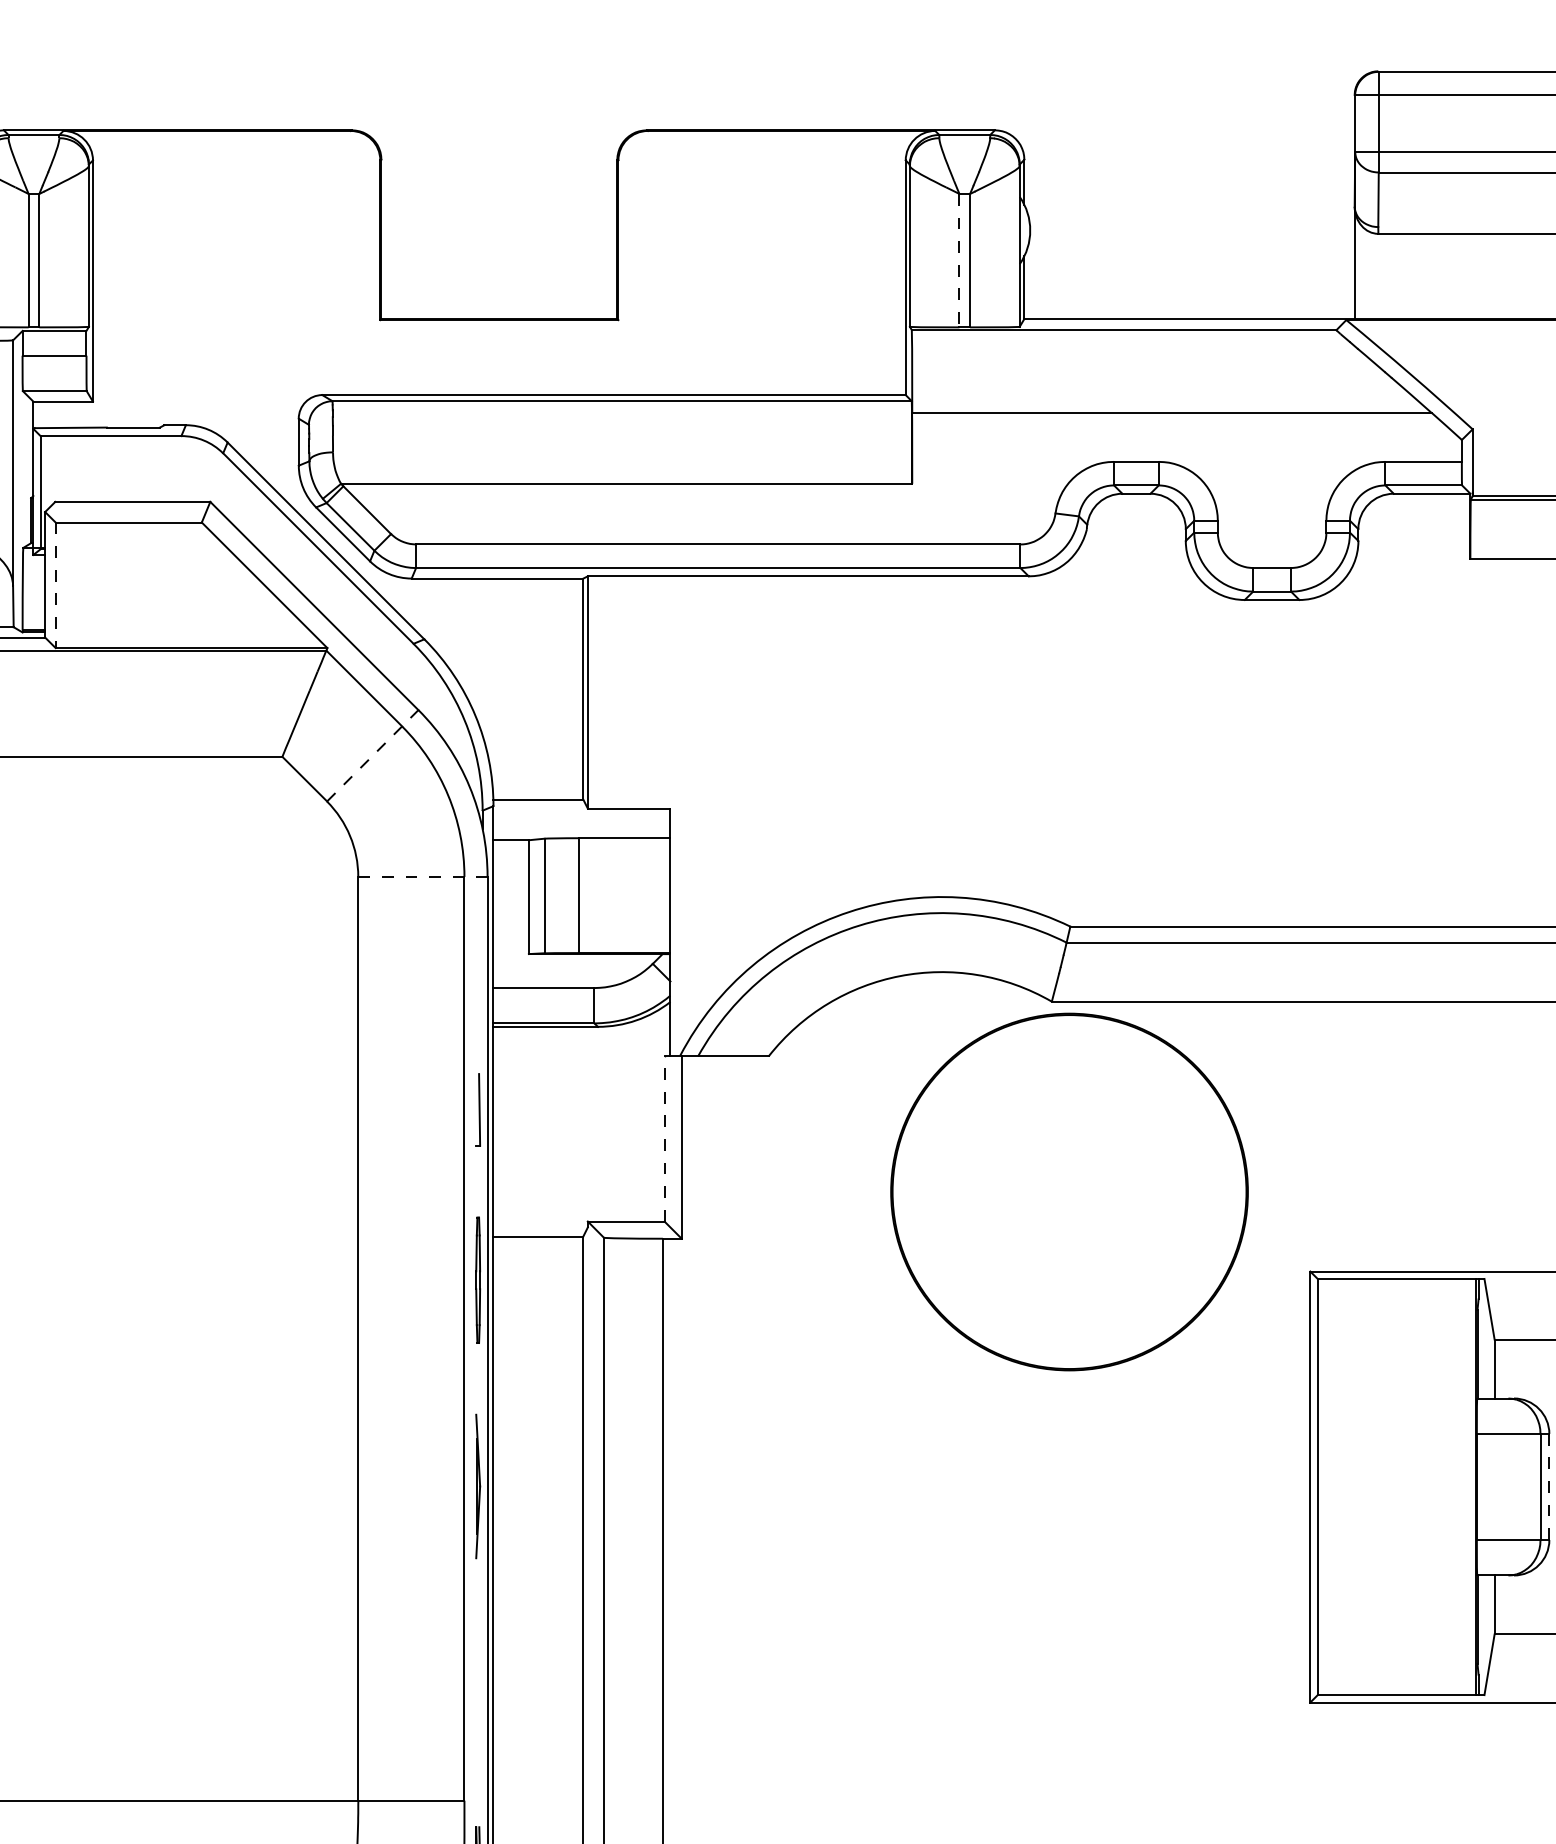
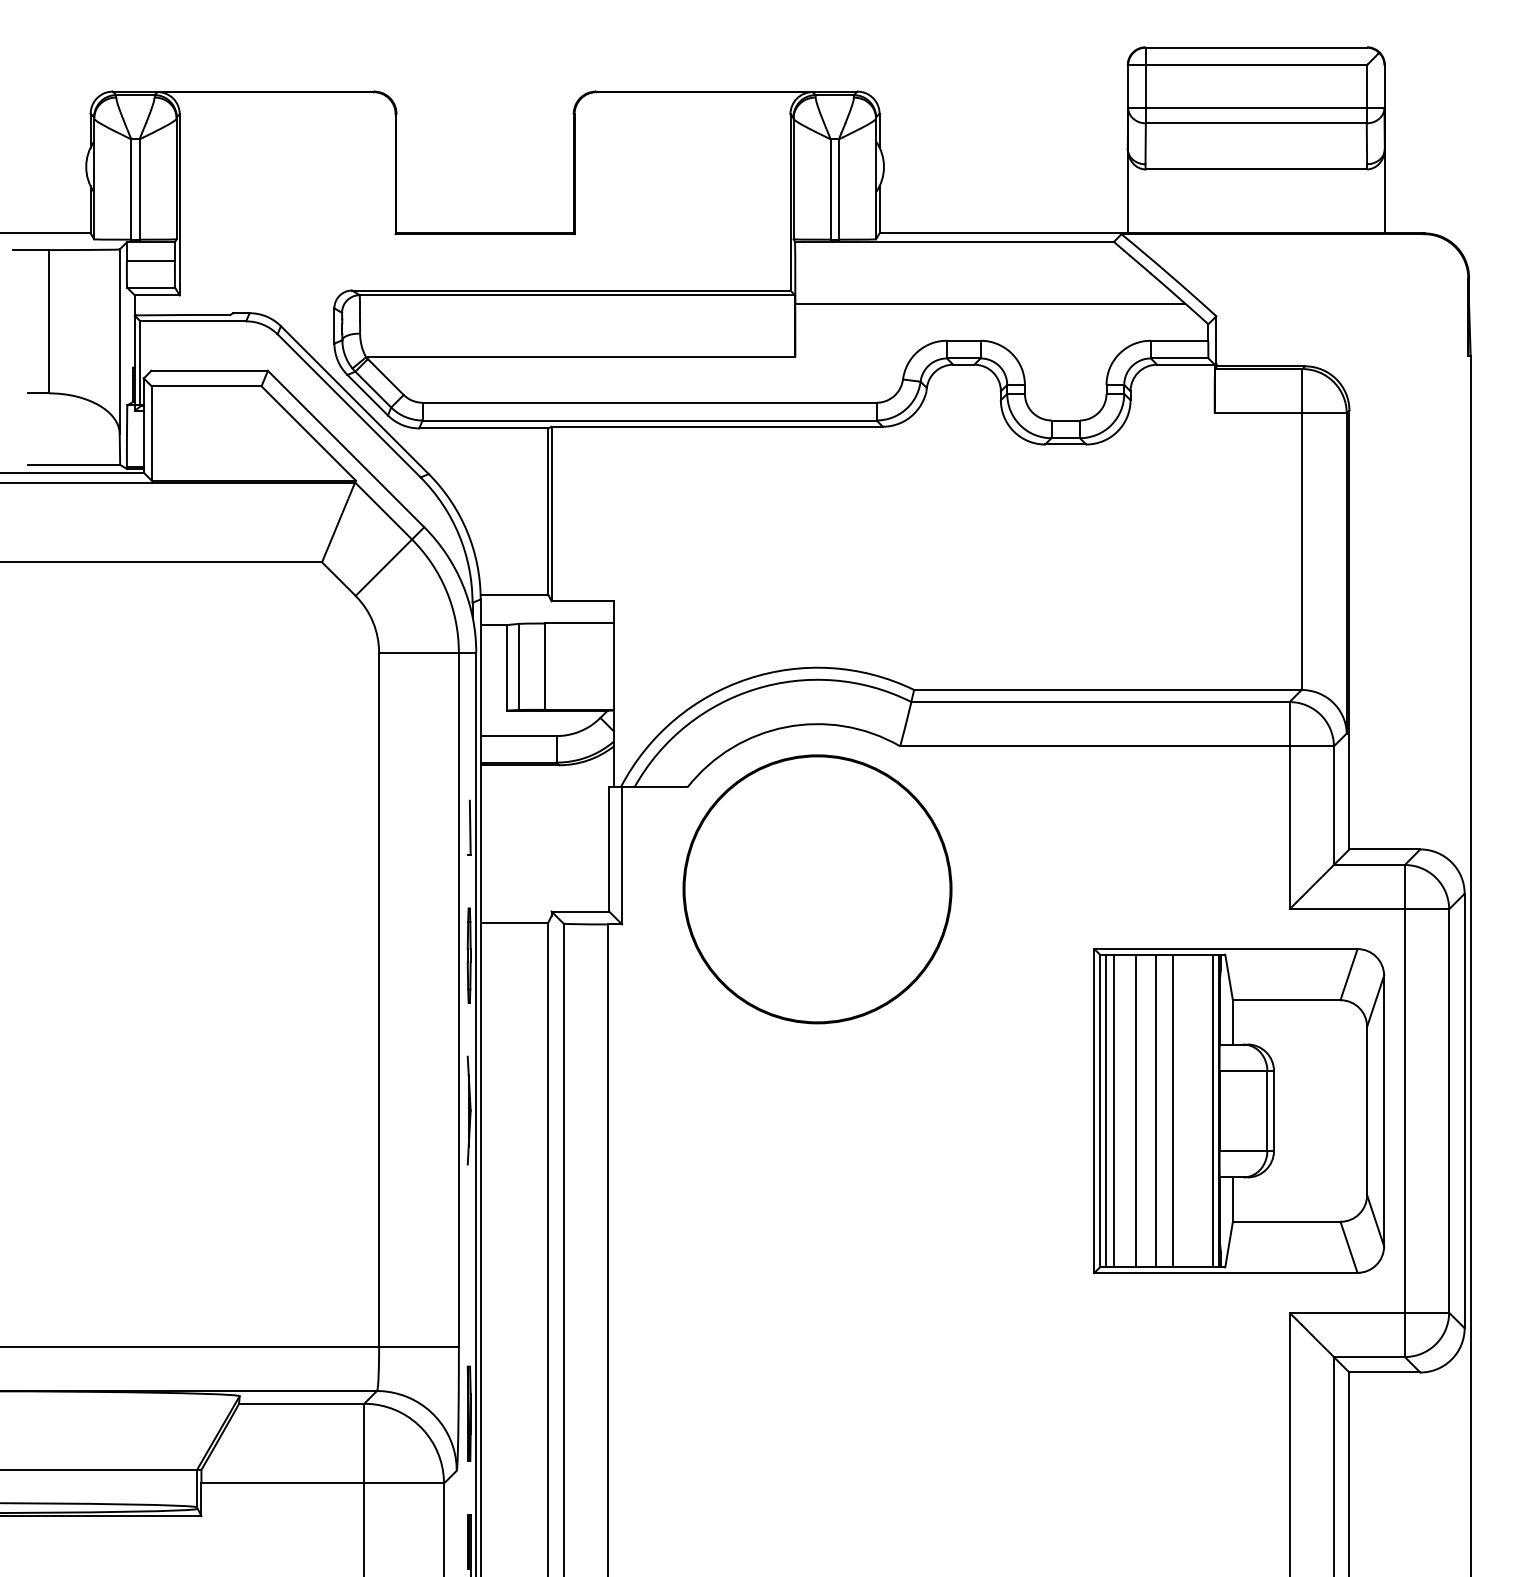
line: (959, 261) -> (830, 190), dashed -> solid
line: (55, 585) -> (151, 433), dashed -> solid
line: (373, 755) -> (390, 561), dashed -> solid
line: (422, 876) -> (427, 652), dashed -> solid
line: (664, 1137) -> (609, 848), dashed -> solid
circle: (1069, 1192) -> (817, 889), moved
line: (1325, 1486) -> (1105, 1110), added
line: (1337, 1486) -> (1114, 1110), added
line: (1366, 1486) -> (1136, 1110), added
line: (1391, 1486) -> (1155, 1110), added
line: (1414, 1486) -> (1172, 1110), added
line: (1468, 1486) -> (1213, 1110), added
line: (1549, 1486) -> (1274, 1110), dashed -> solid

